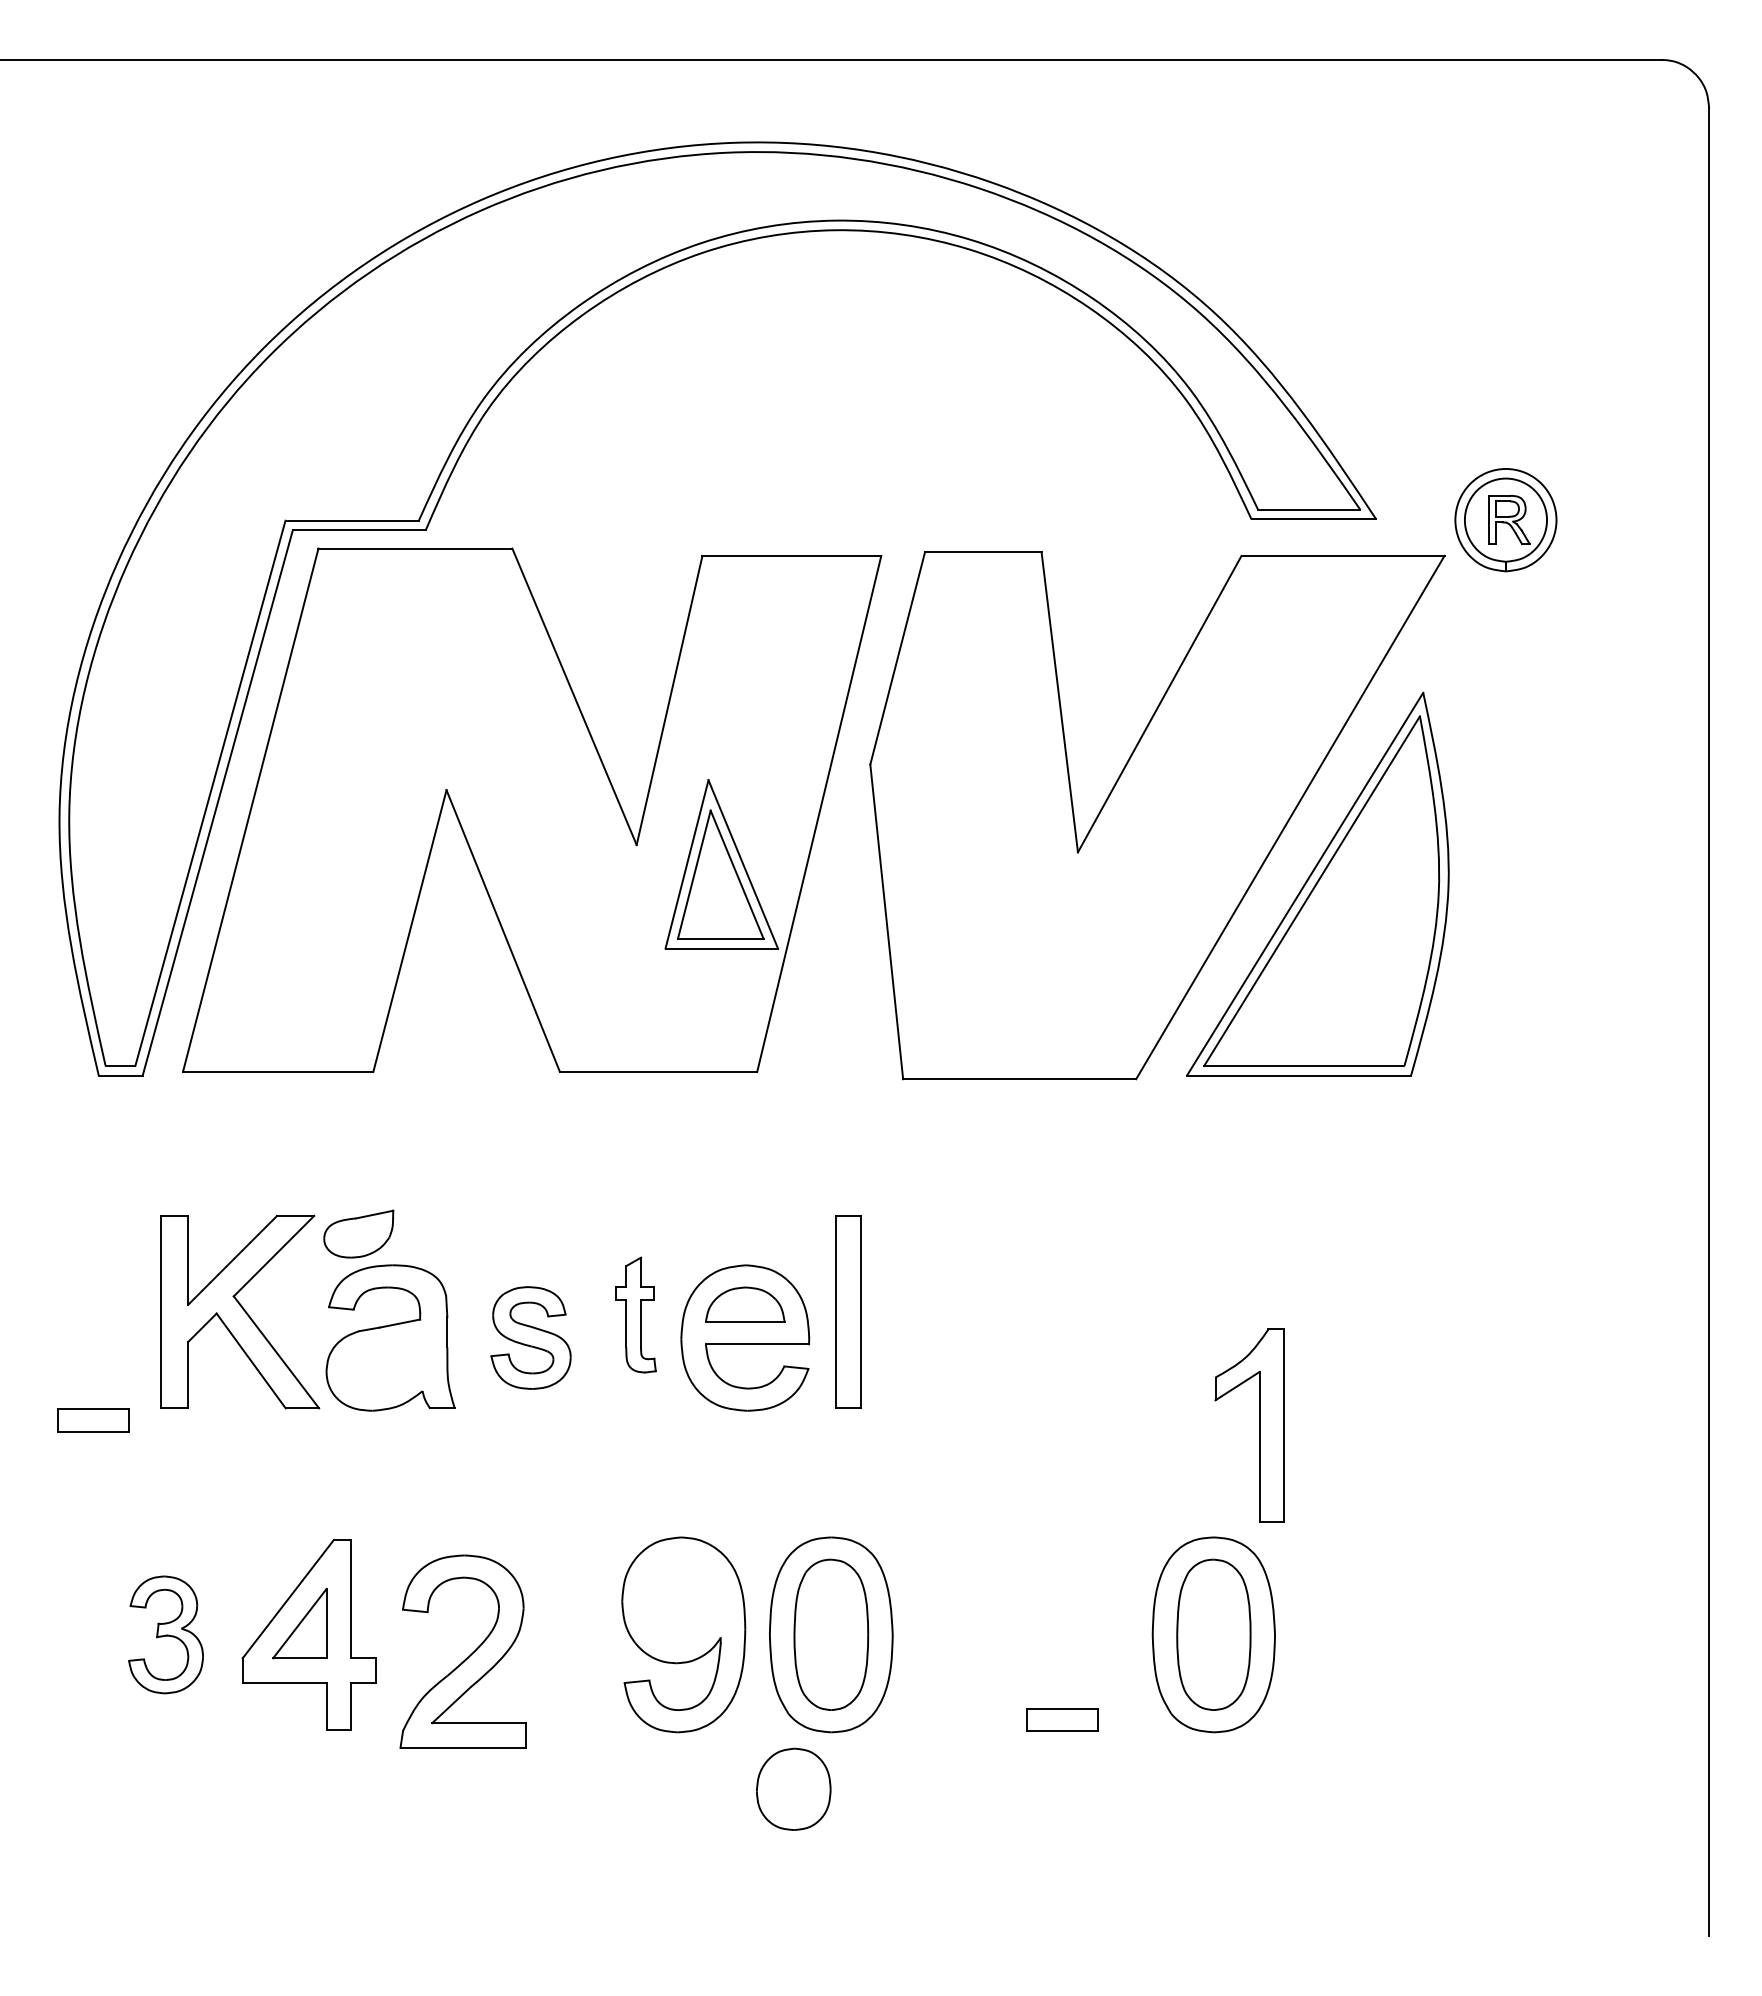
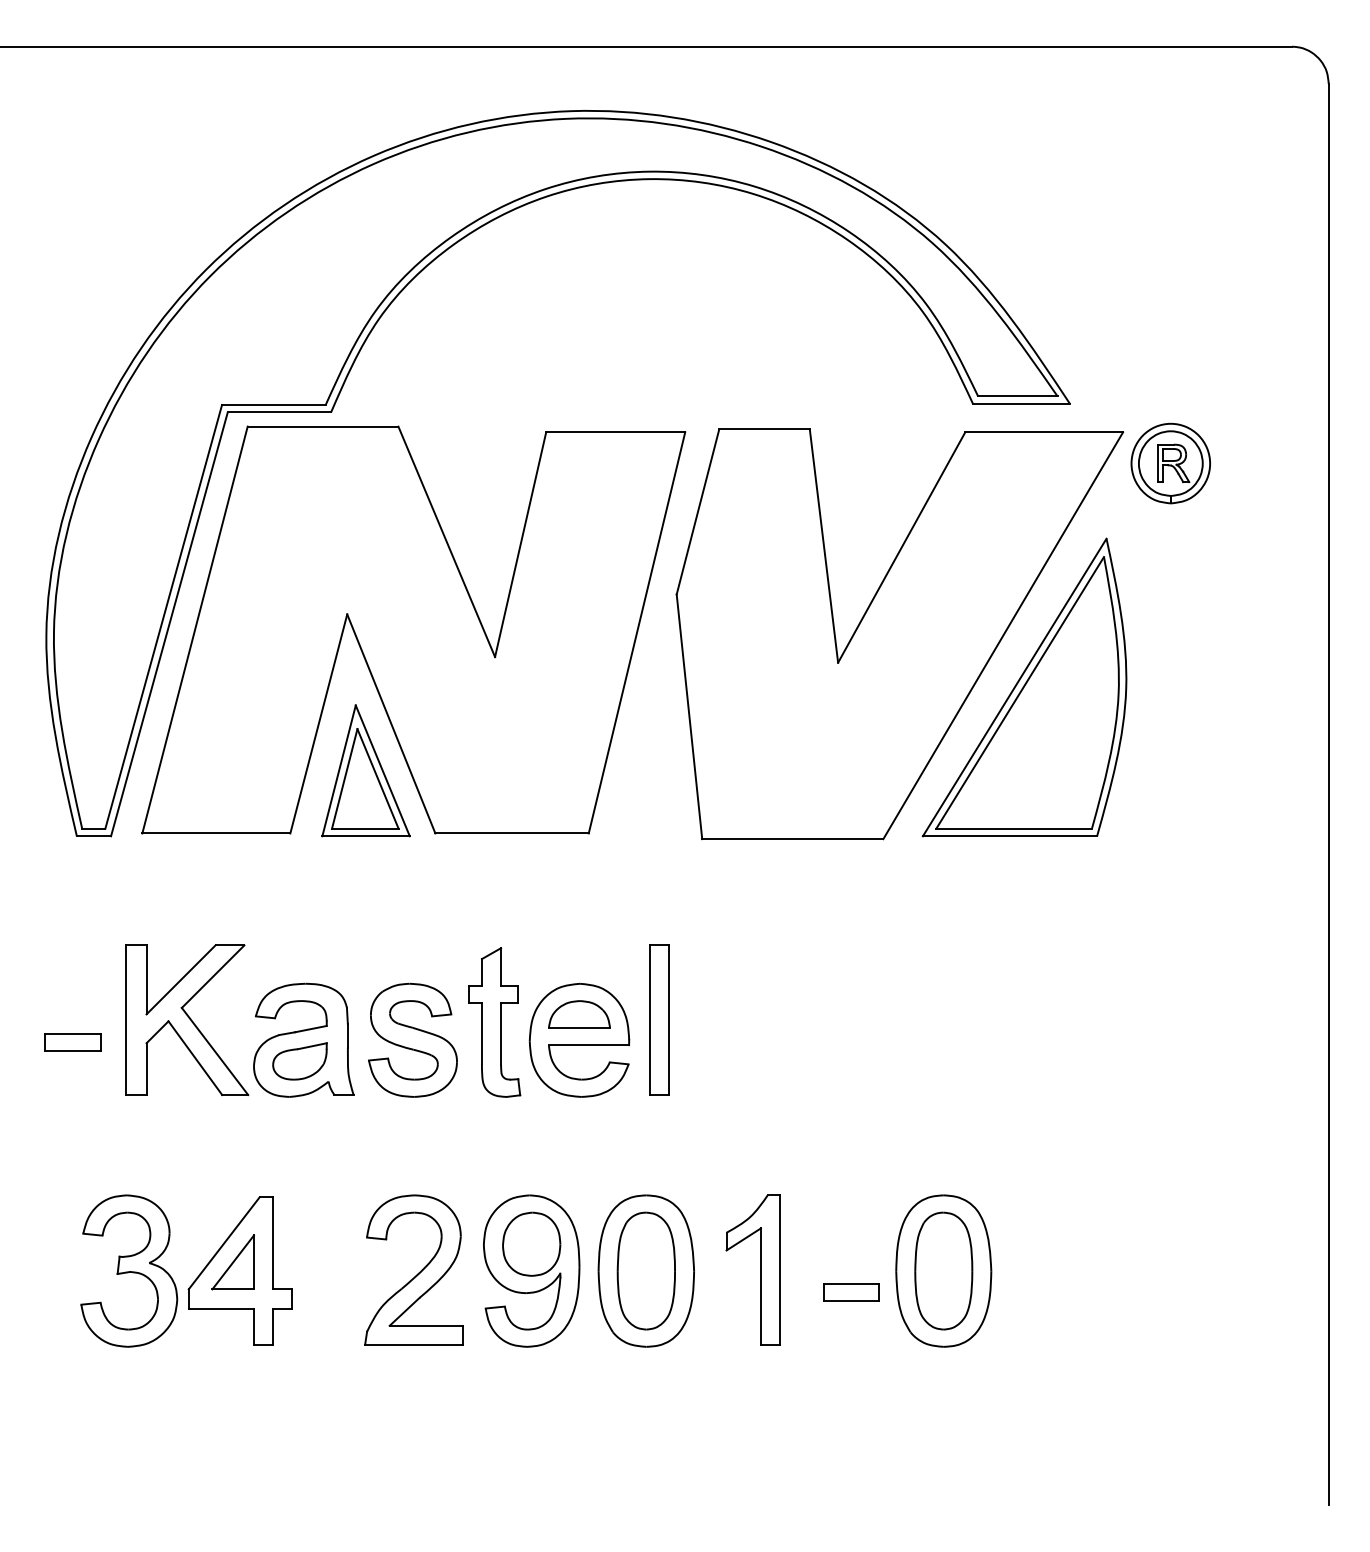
part: (1505, 520) -> (1170, 463), moved
part: (721, 864) -> (365, 770), moved
part: (358, 1233) -> (299, 1060), moved
part: (635, 1314) -> (494, 1022), size x1.67
part: (530, 1337) -> (412, 1039), size x1.43
part: (93, 1420) -> (72, 1042), moved
part: (1259, 1425) -> (760, 1270), moved
part: (165, 1634) -> (128, 1270), size x1.67
part: (467, 1656) -> (417, 1273), moved
part: (1062, 1719) -> (851, 1291), moved
part: (793, 1788) -> (531, 1243), moved

